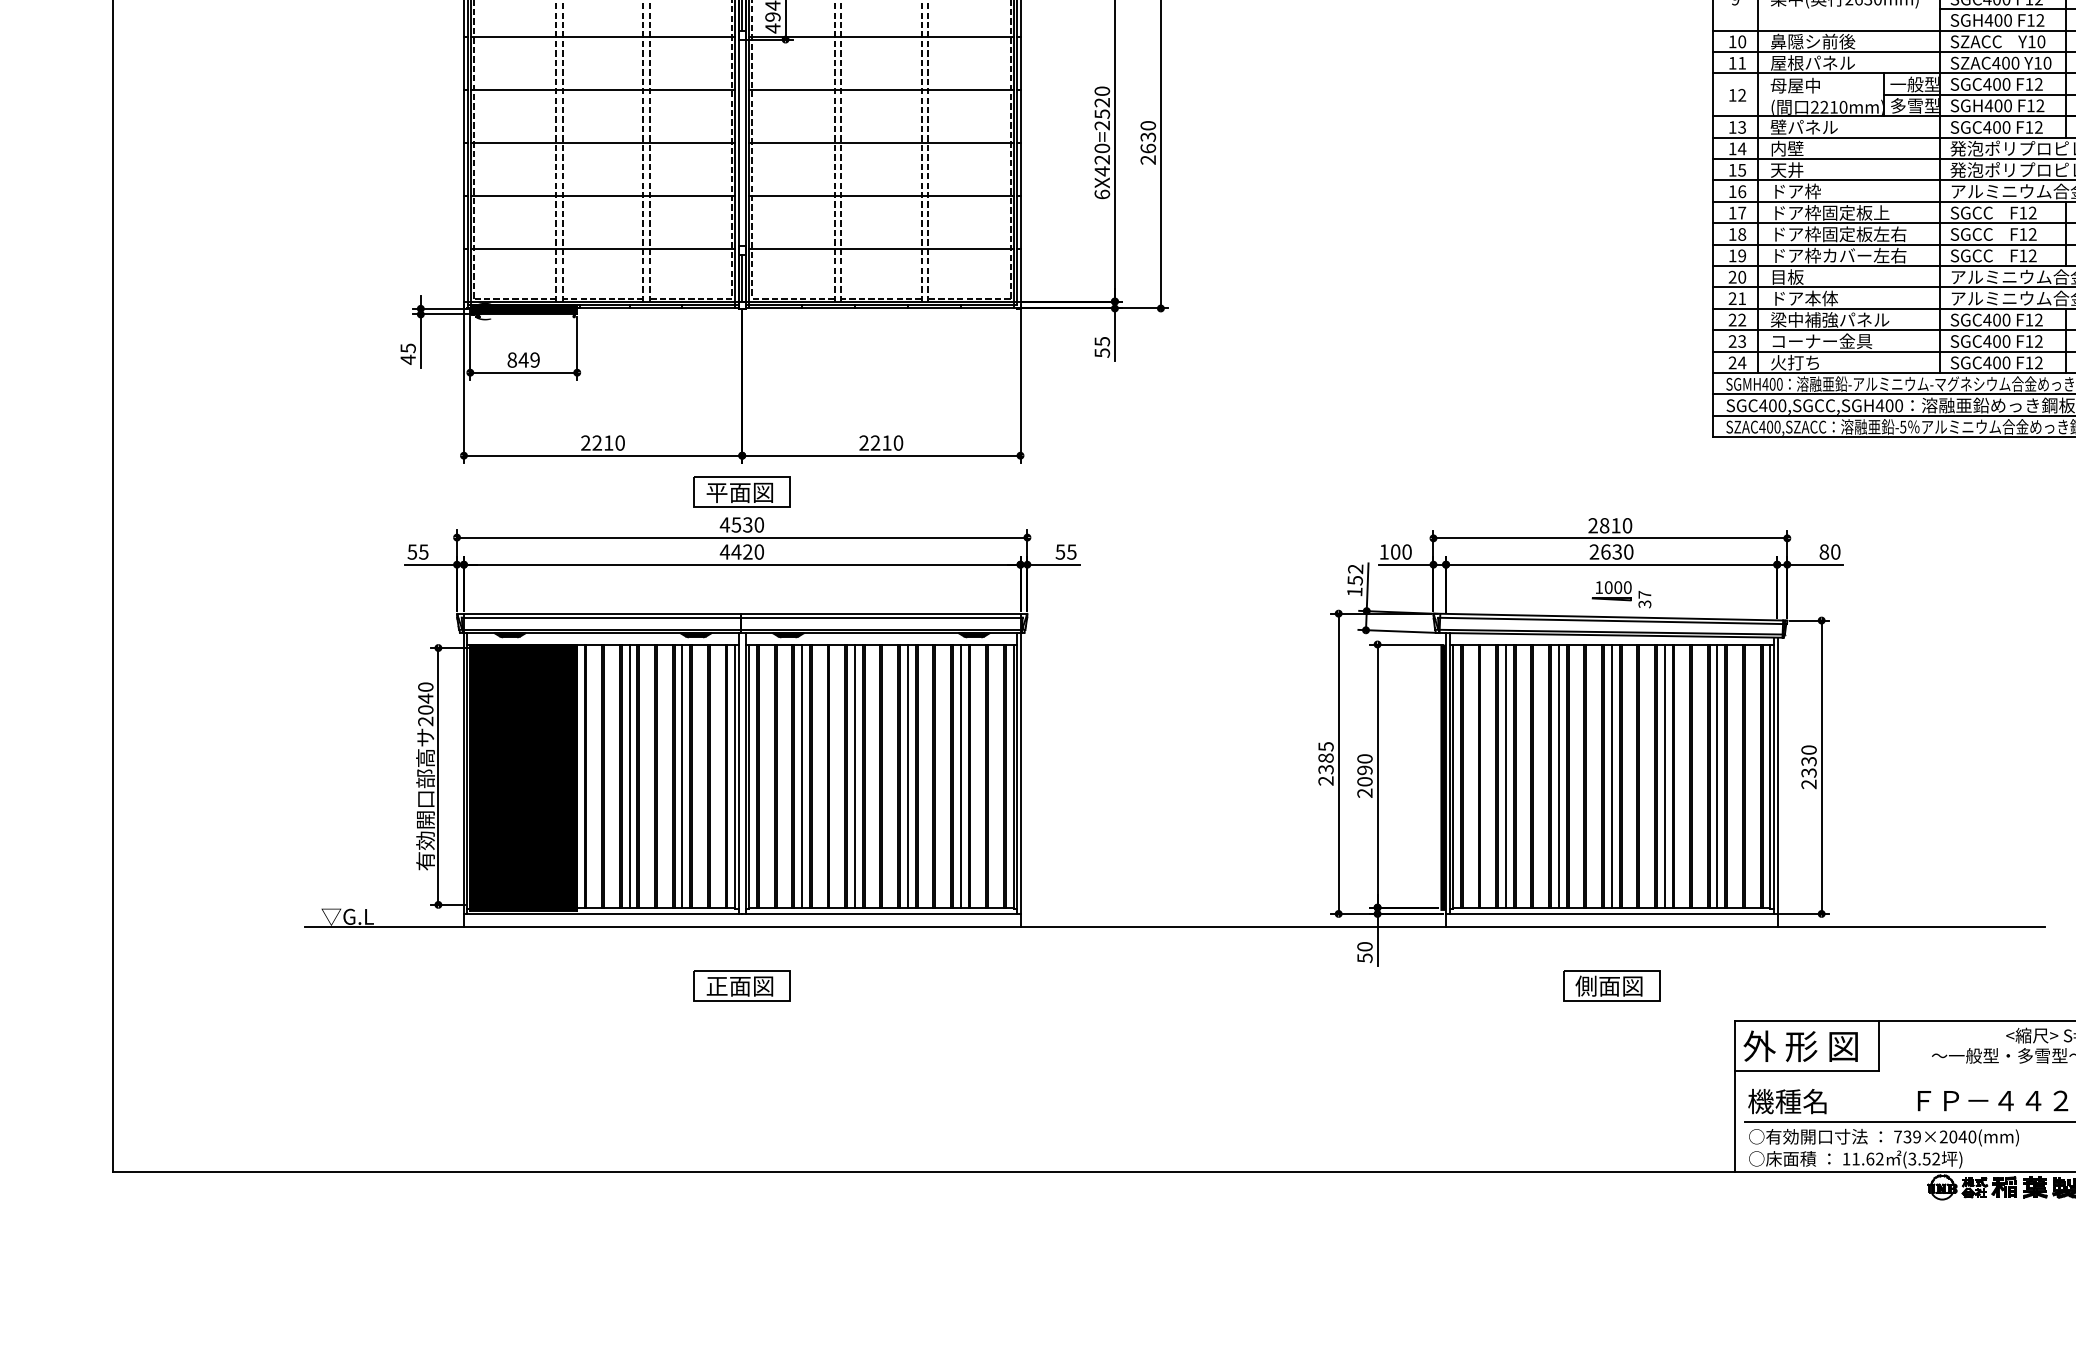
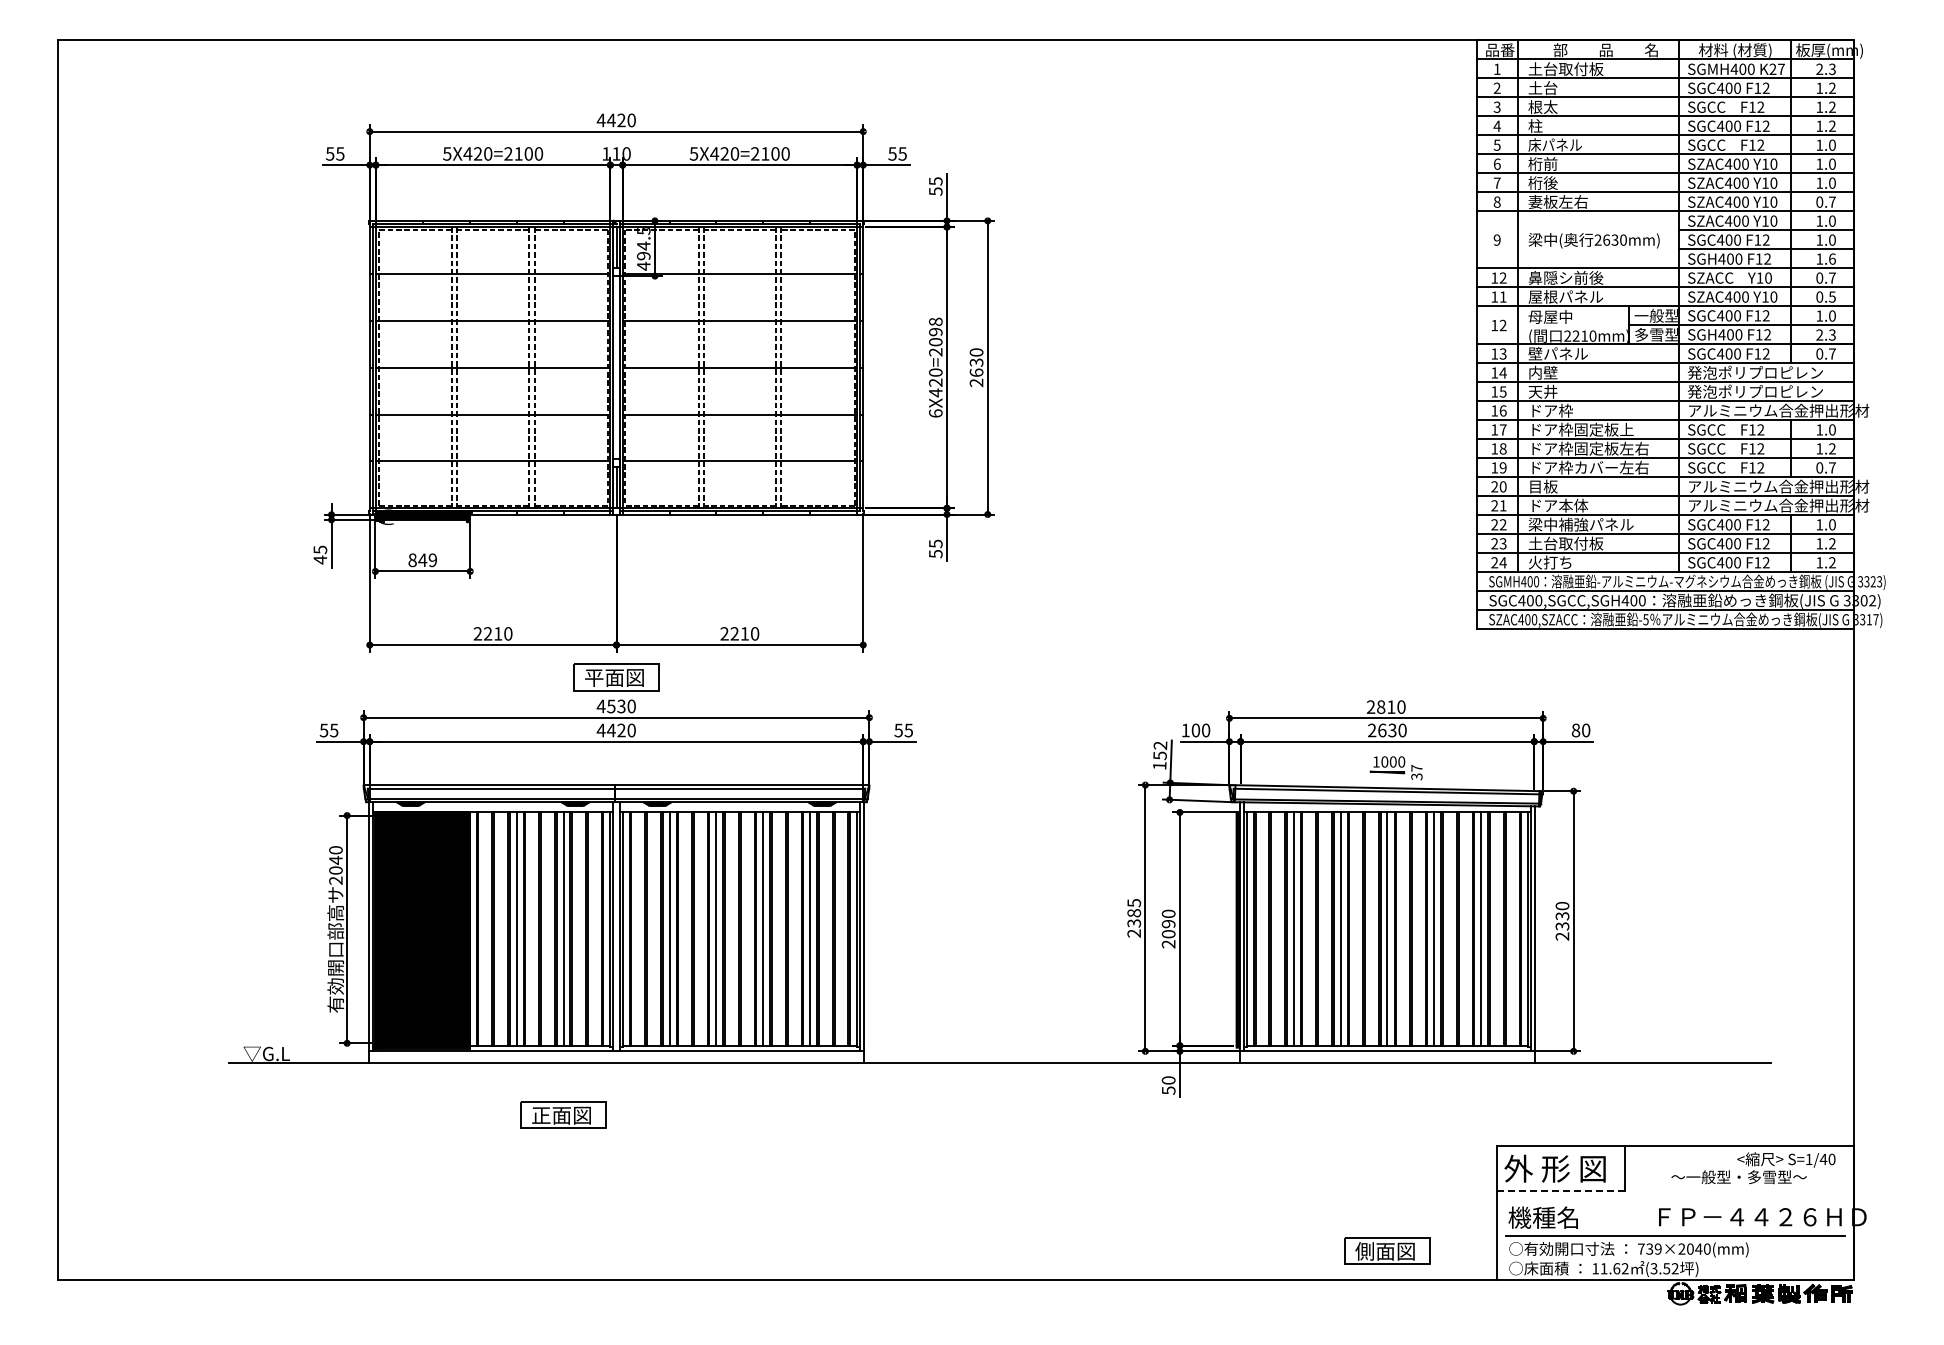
text: (1741, 41) -> (1502, 277), 10 -> 12
text: (1101, 102) -> (935, 331), 6X420=2520 -> 6X420=2098
text: (1821, 341) -> (1573, 543), コーナー金具 -> 土台取付板
part: (742, 985) -> (563, 1114), moved
part: (1611, 985) -> (1387, 1250), moved
line: (1806, 1070) -> (1560, 1190), solid -> dashed

